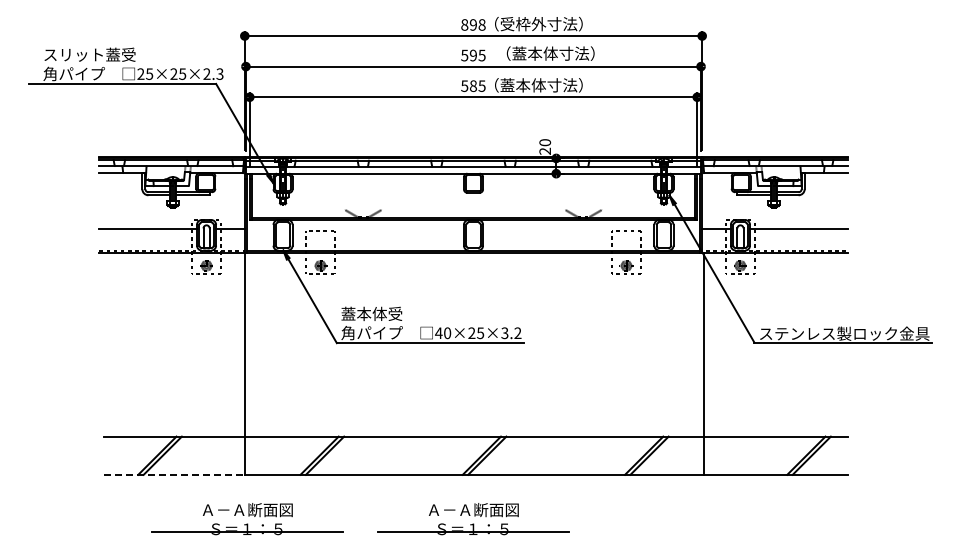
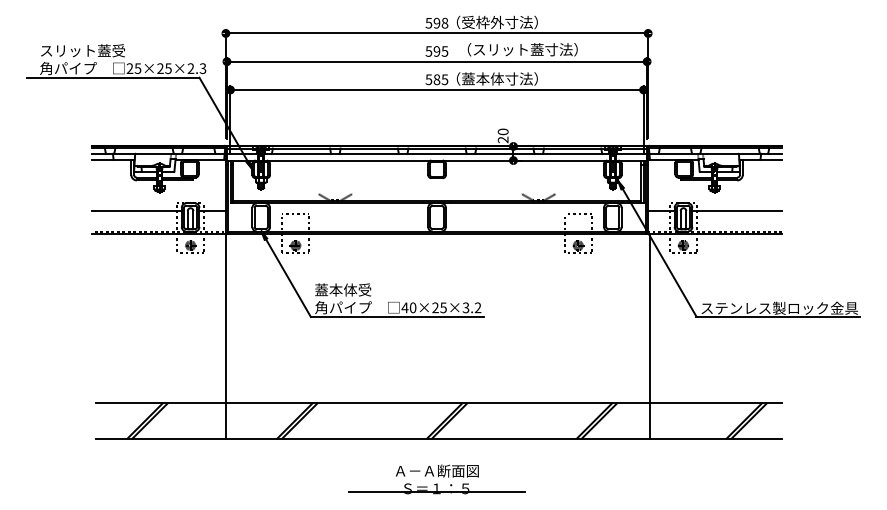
text: (464, 24) -> (428, 22), 898 -> 598
text: (568, 53) -> (524, 49), （蓋本体寸法） -> （スリット蓋寸法）
line: (174, 474) -> (161, 438), dashed -> solid
part: (247, 519) -> (228, 479), removed

